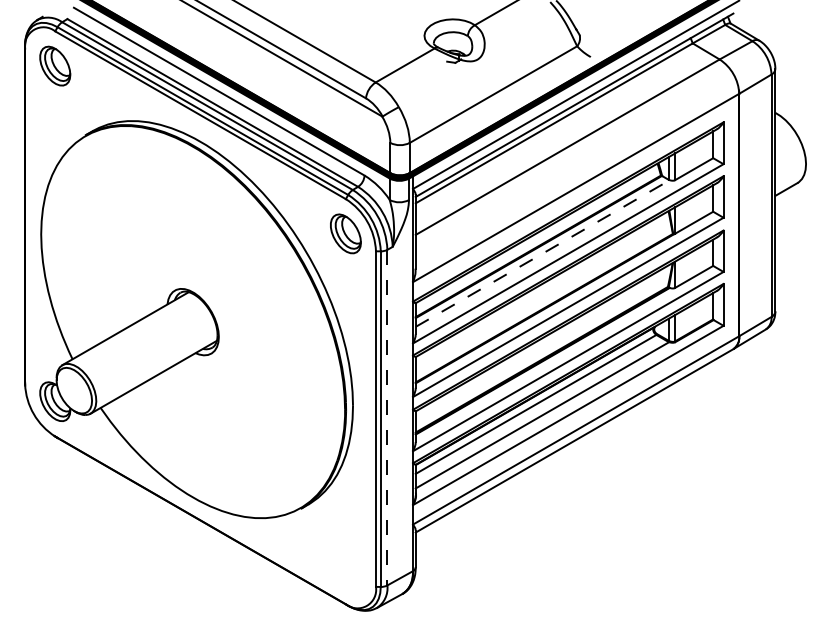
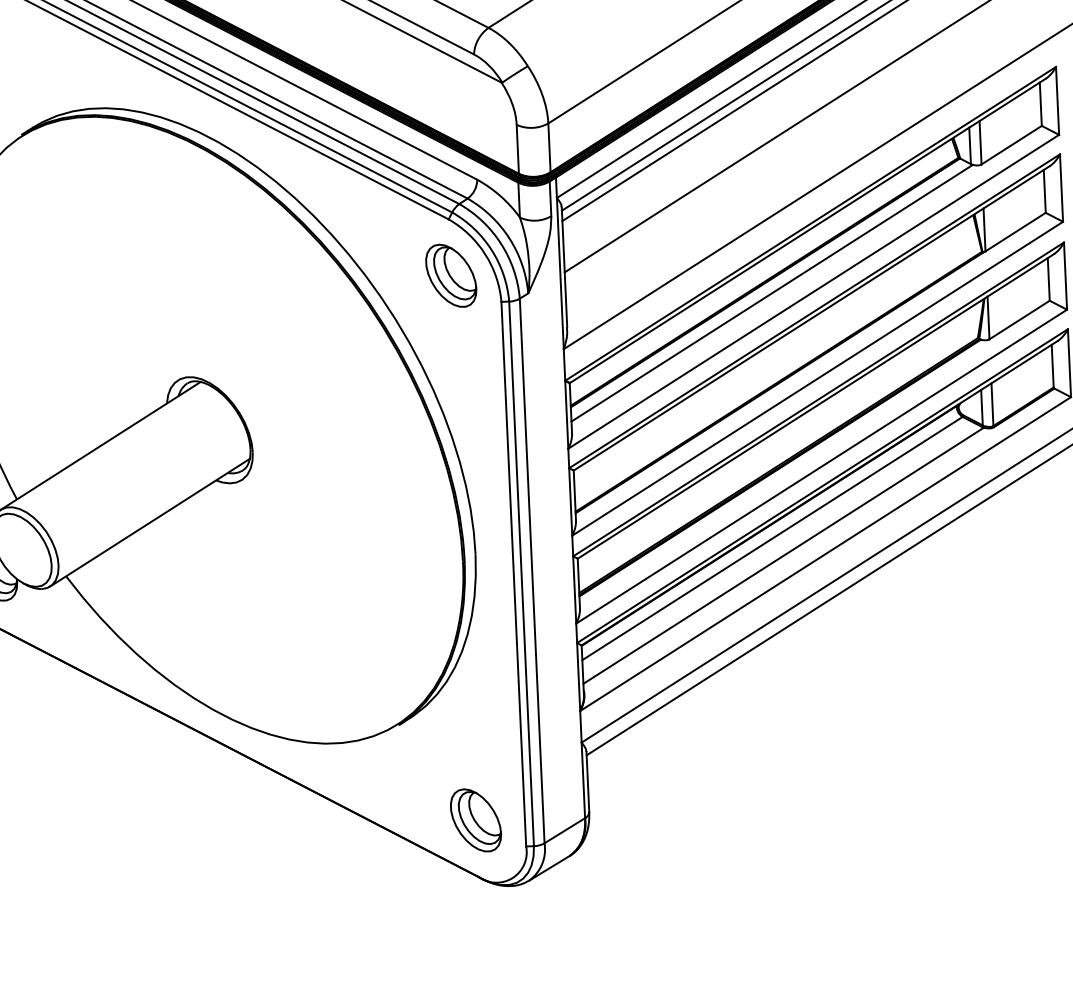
line: (542, 253) -> (771, 293), dashed -> solid
line: (387, 417) -> (532, 570), dashed -> solid
part: (345, 569) -> (475, 820), added

